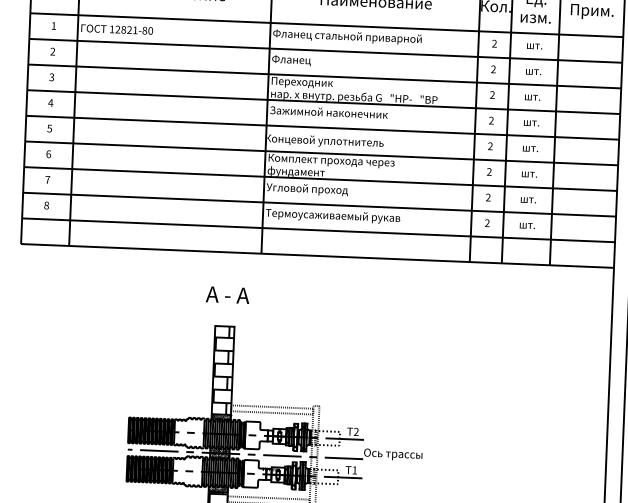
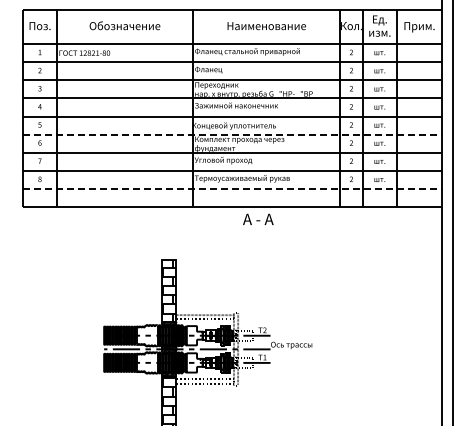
line: (321, 153) -> (232, 134), solid -> dashed
line: (318, 230) -> (232, 189), solid -> dashed
text: (228, 293) -> (258, 218), moved

